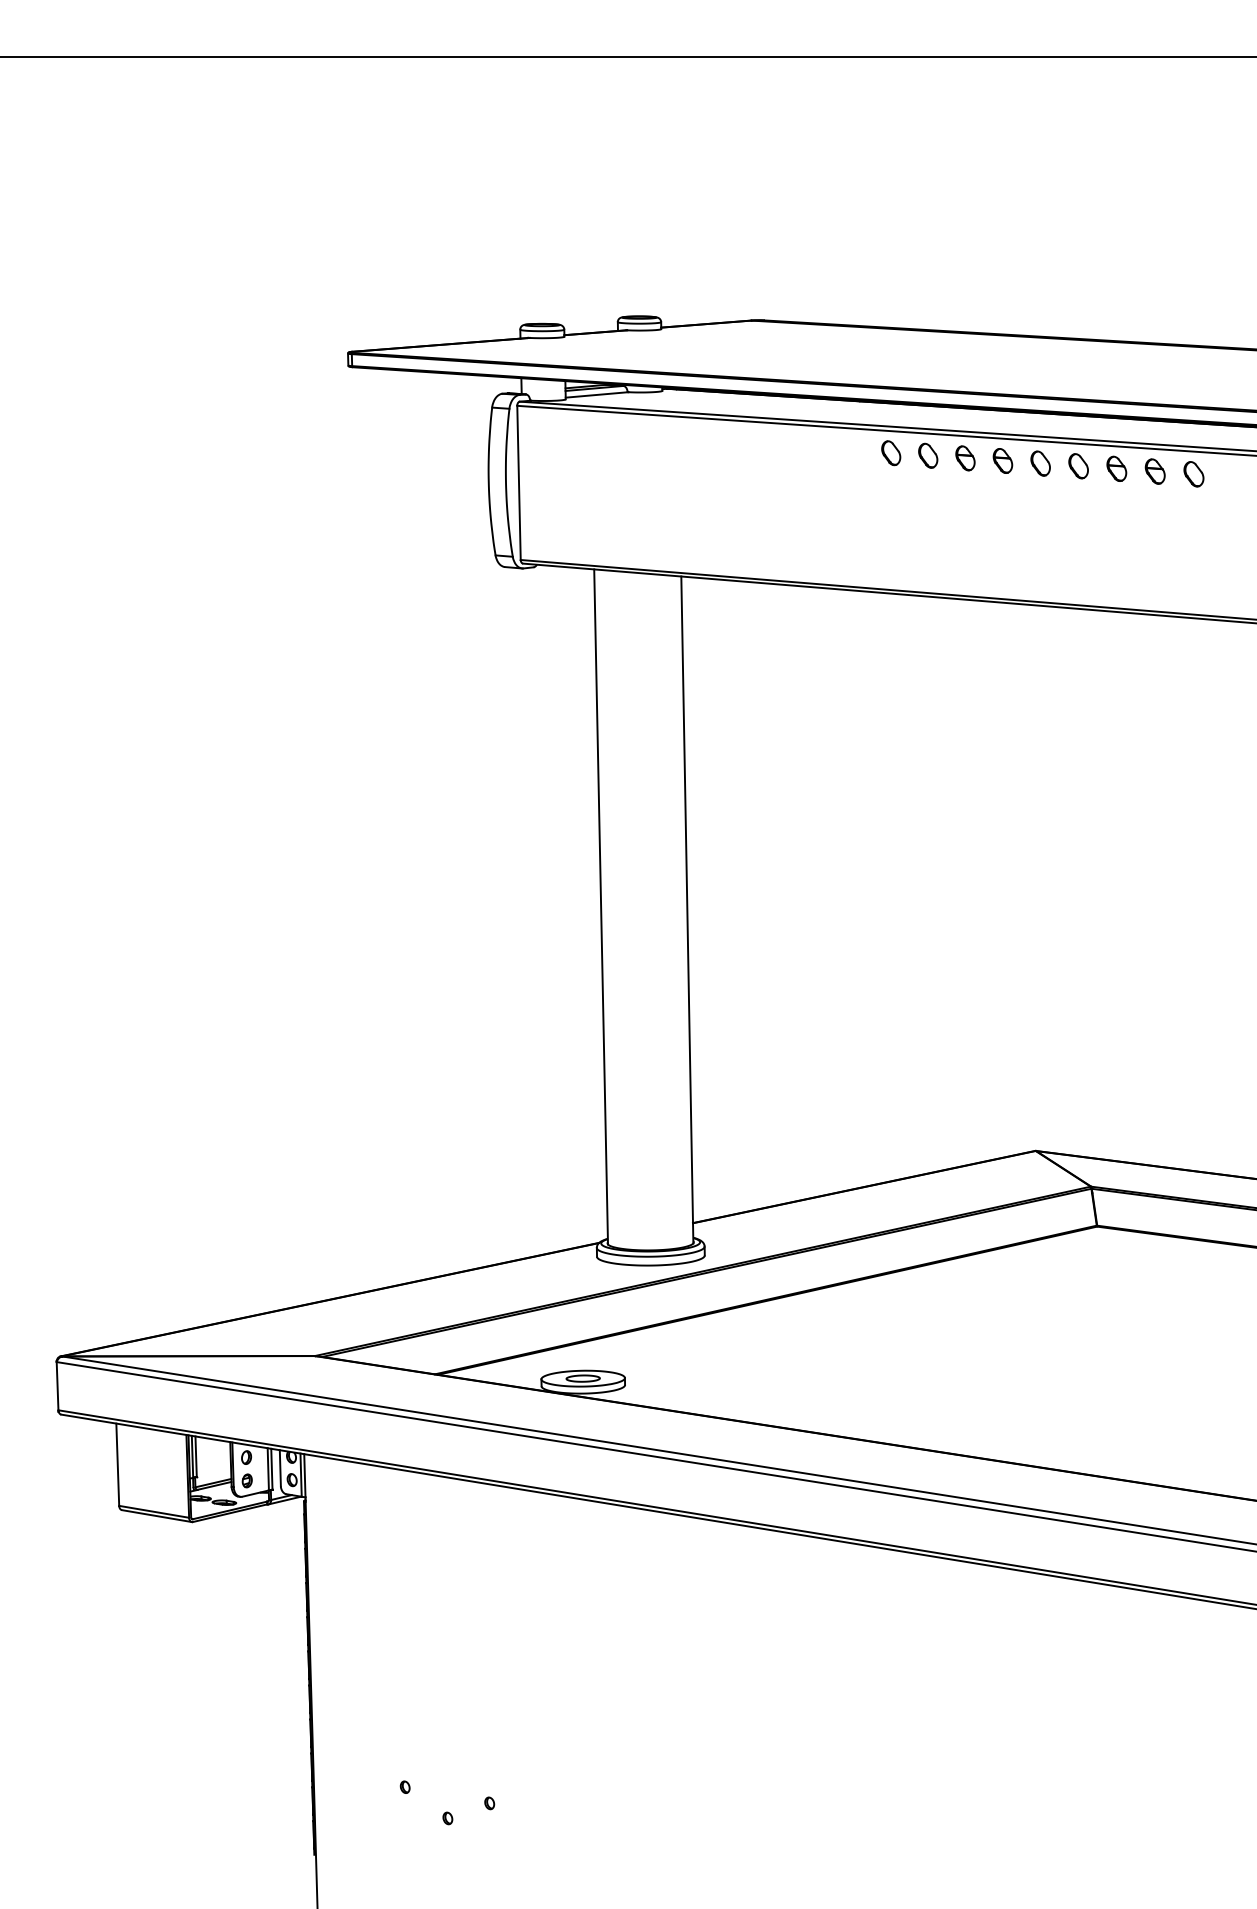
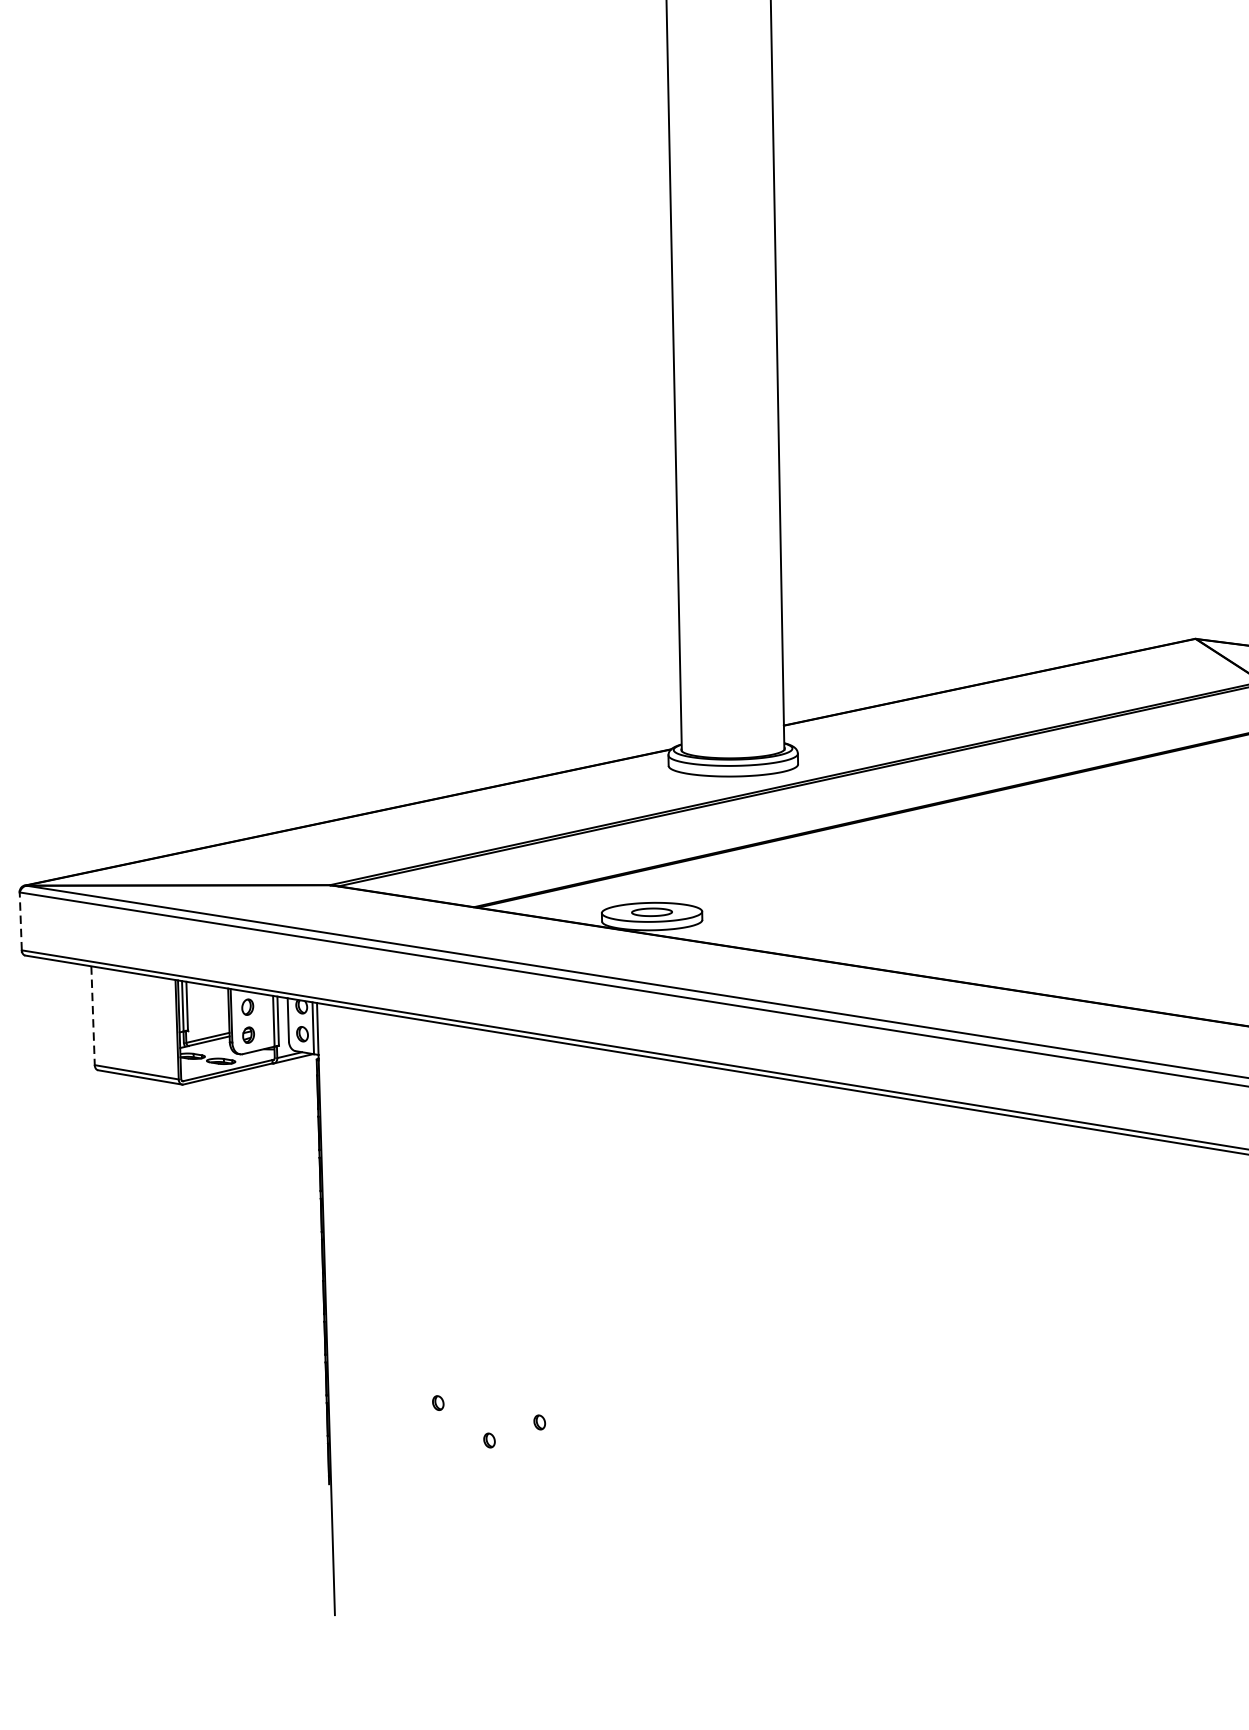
line: (57, 1385) -> (20, 920), solid -> dashed
line: (117, 1465) -> (92, 1016), solid -> dashed

